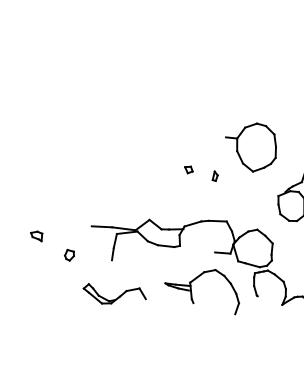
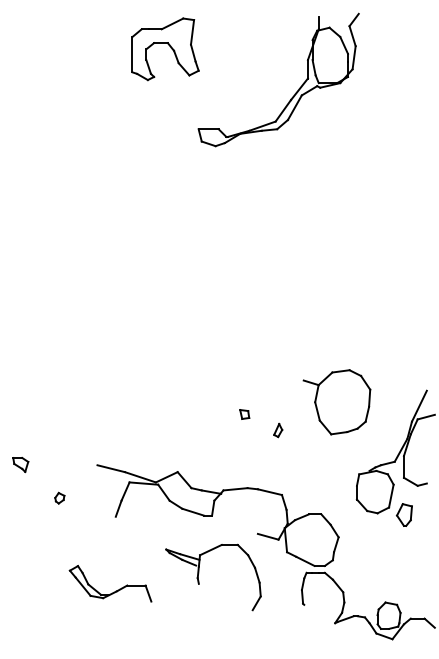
part: (69, 254) -> (59, 497), size x0.7
part: (118, 296) -> (115, 590), moved
part: (193, 300) -> (199, 580), moved

